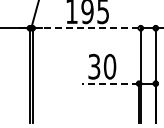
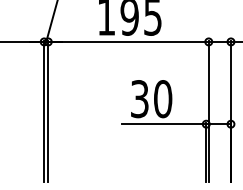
line: (87, 28) -> (129, 42), dashed -> solid
line: (110, 83) -> (163, 123), dashed -> solid

